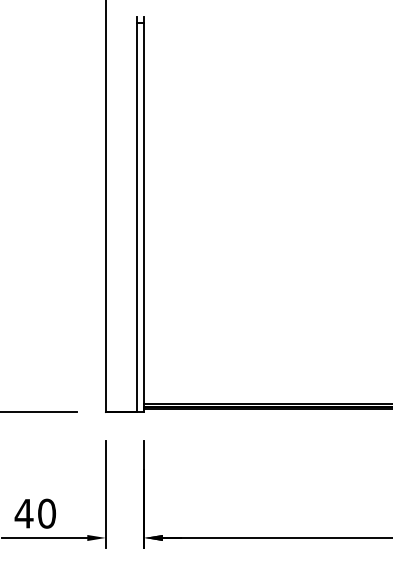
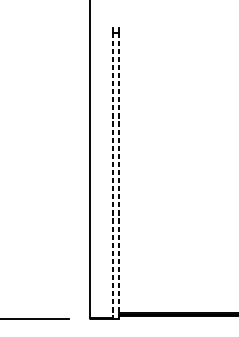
line: (136, 217) -> (112, 175), solid -> dashed
line: (144, 217) -> (118, 175), solid -> dashed

